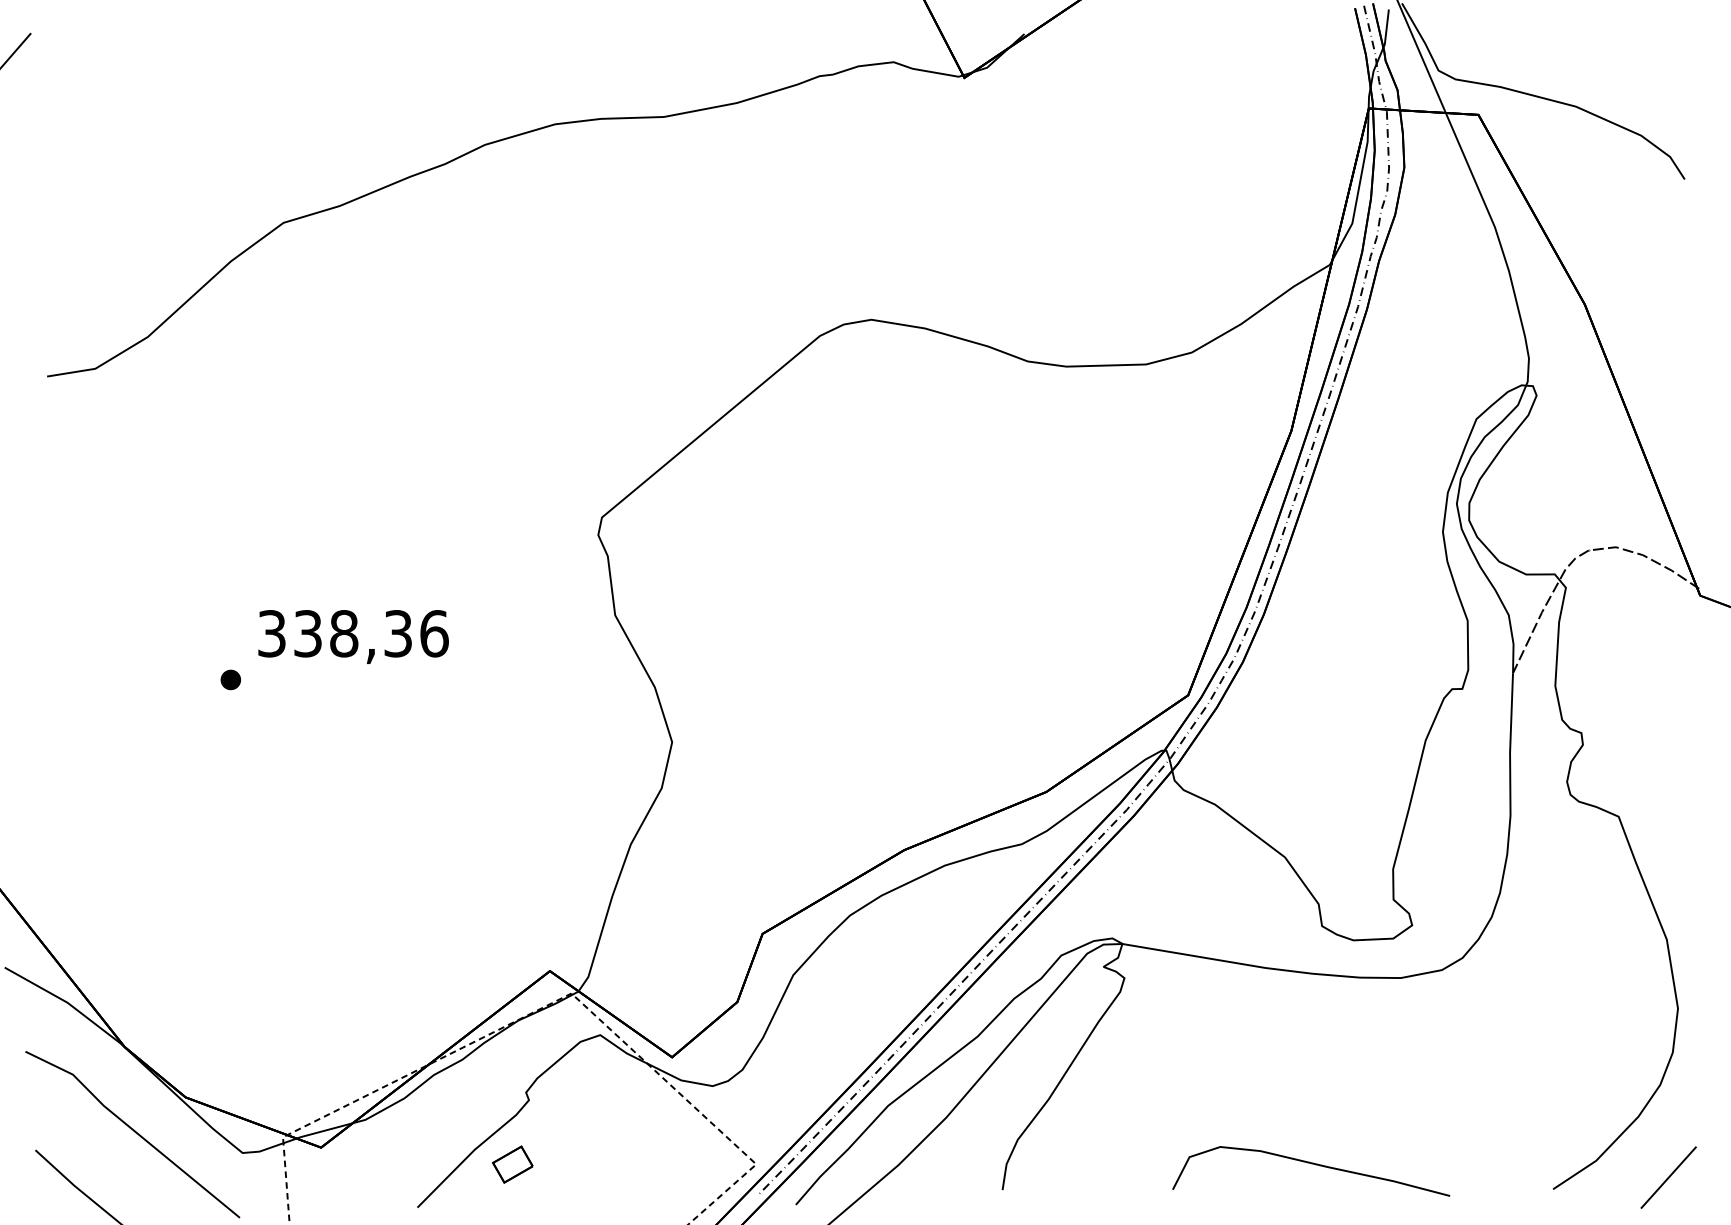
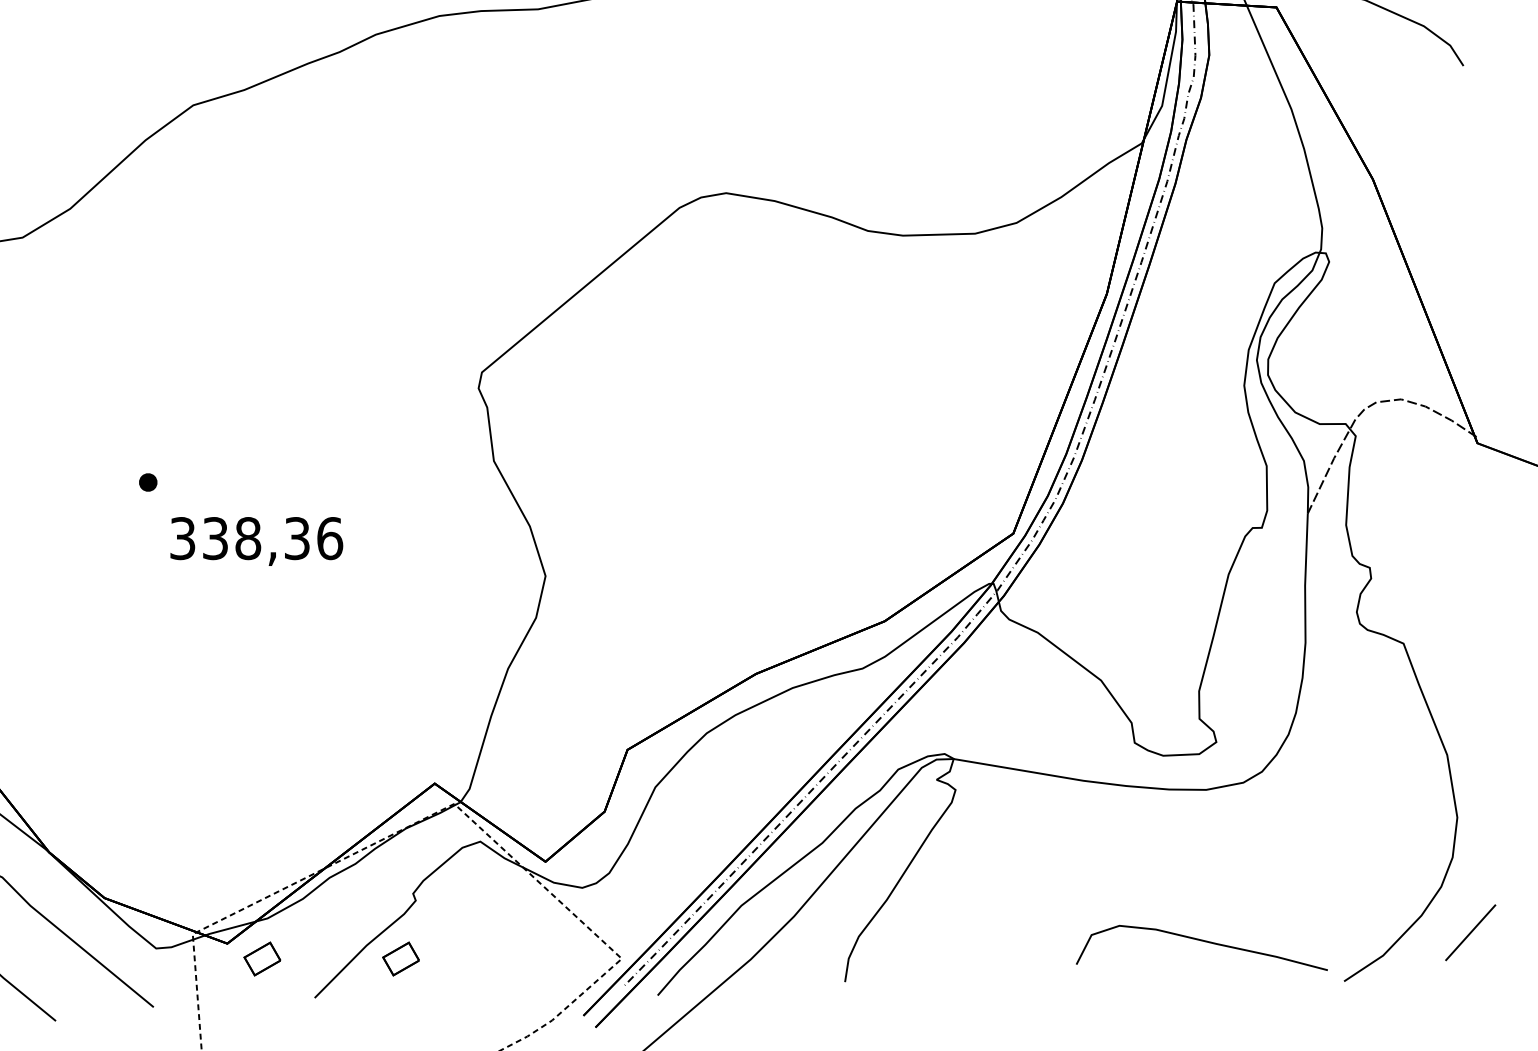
text: (353, 636) -> (256, 541), moved
part: (230, 679) -> (147, 482), moved
part: (359, 1164) -> (262, 958), added
curve: (1311, 1164) -> (1202, 941), moved
line: (1668, 1177) -> (1470, 932), moved

